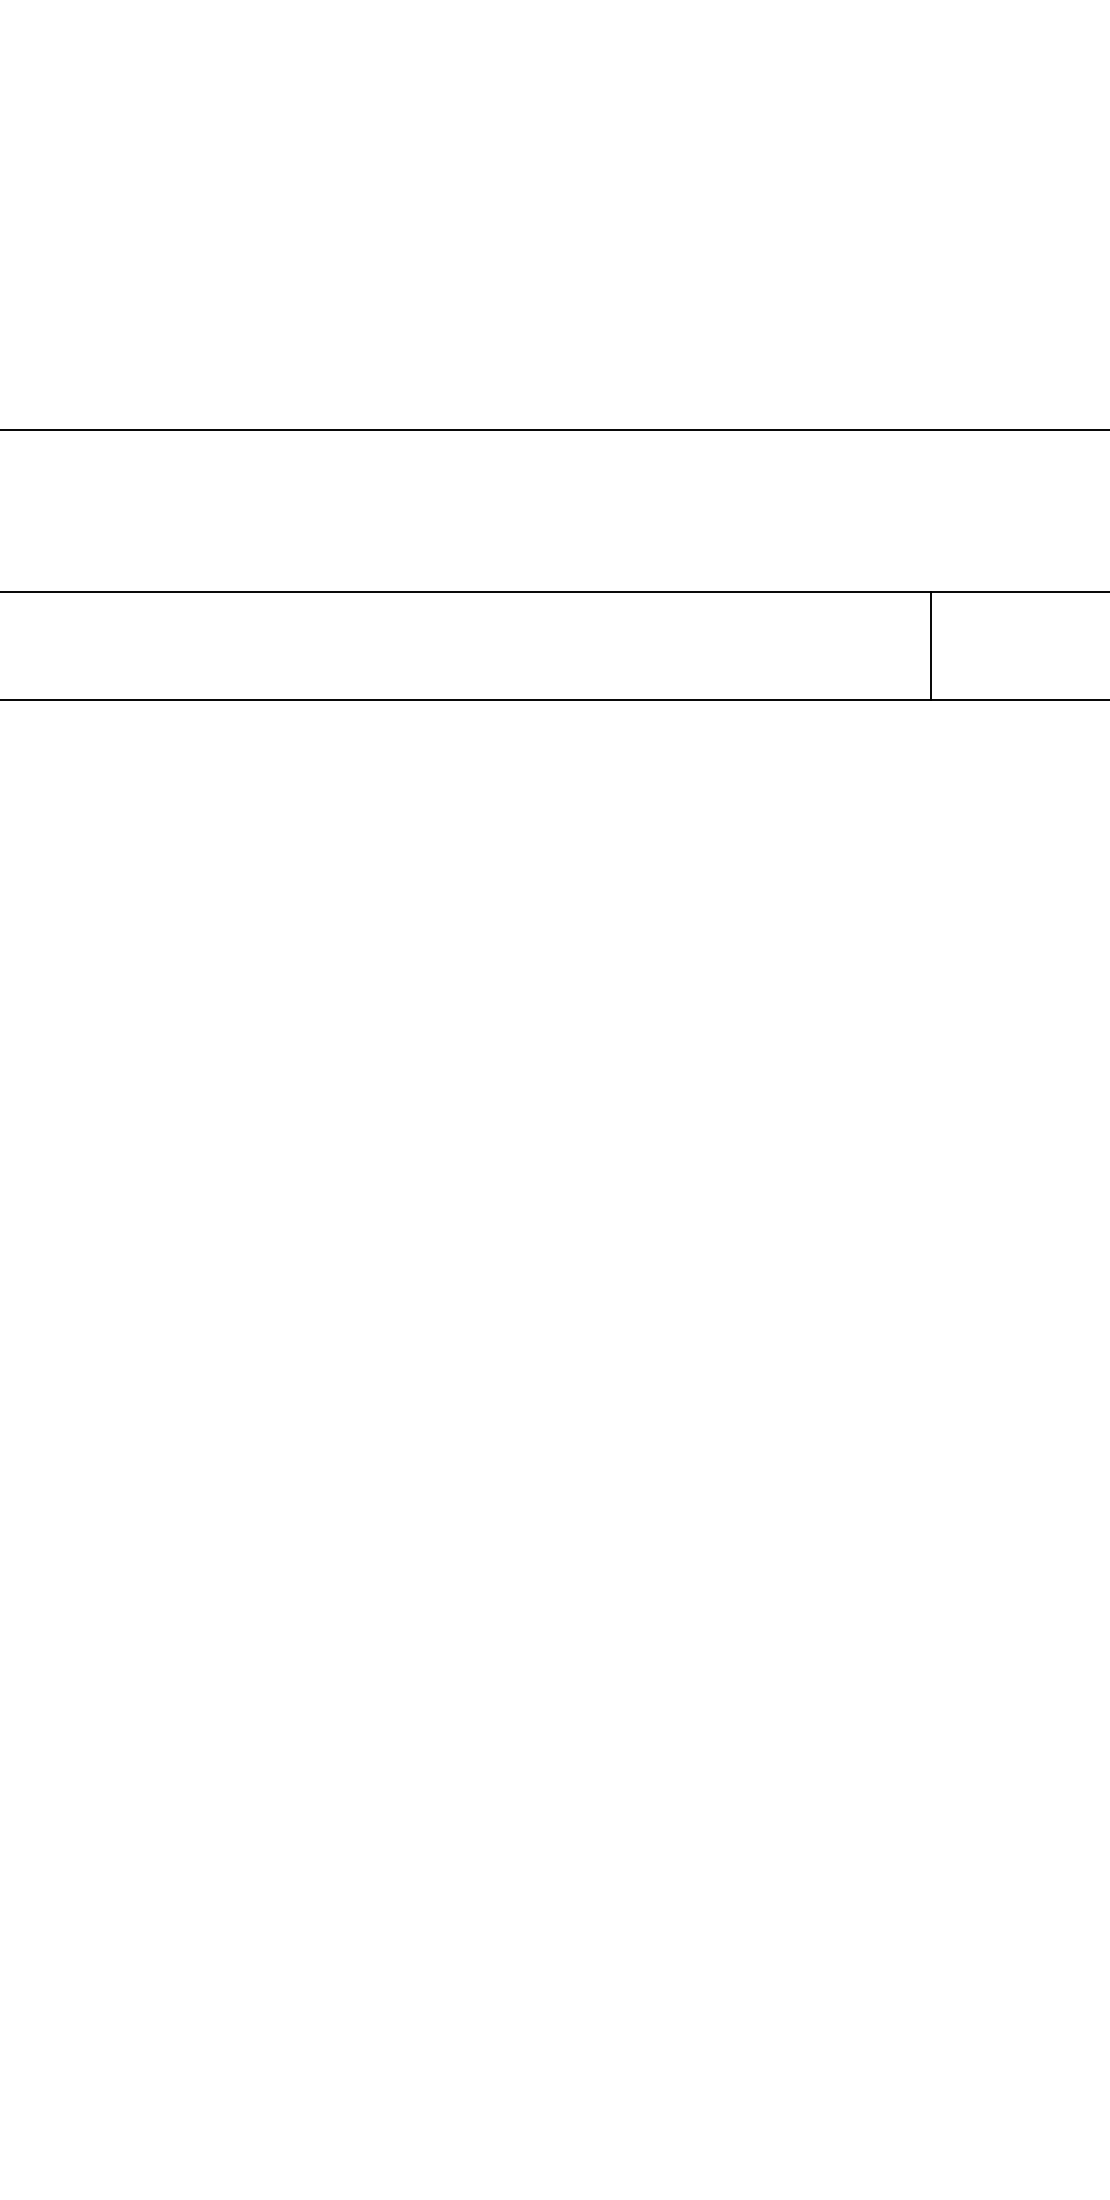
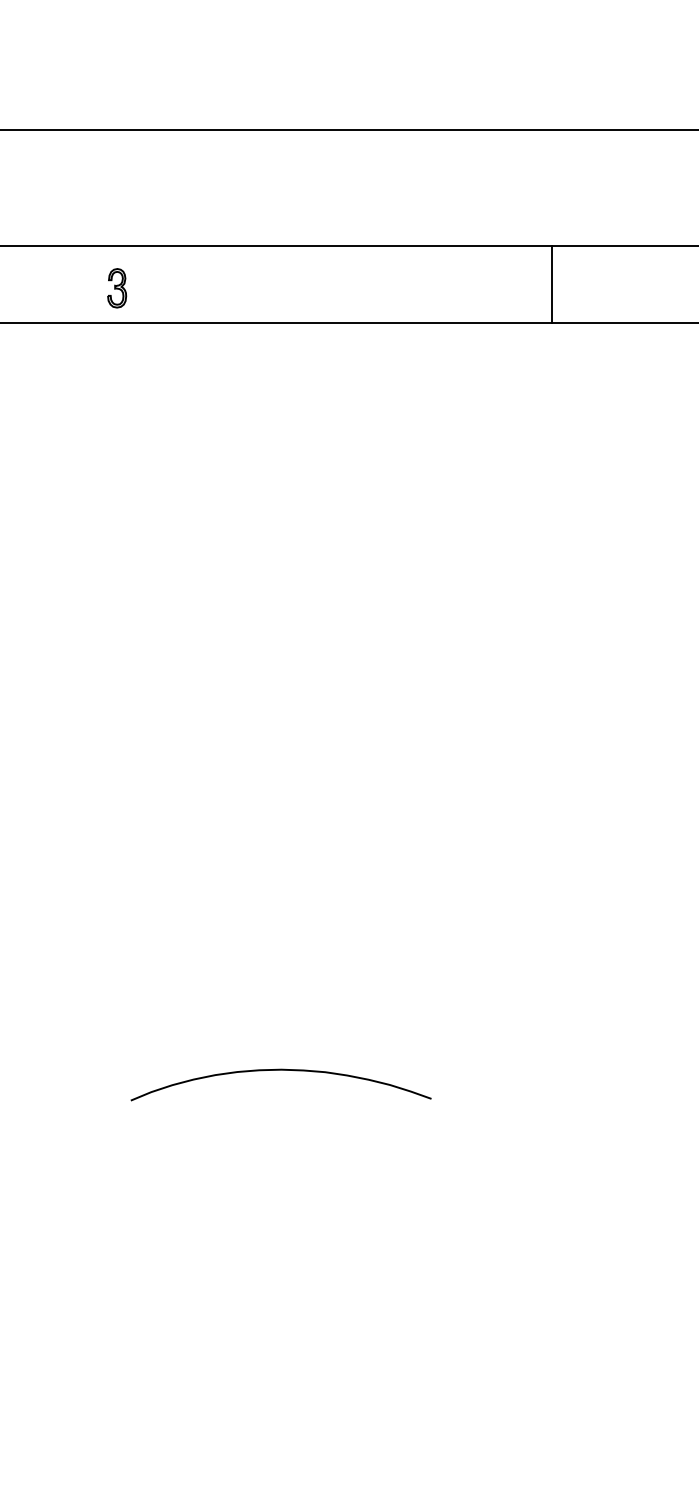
line: (931, 645) -> (552, 284), moved
part: (268, 650) -> (116, 288), added
curve: (495, 1739) -> (279, 1070), added

